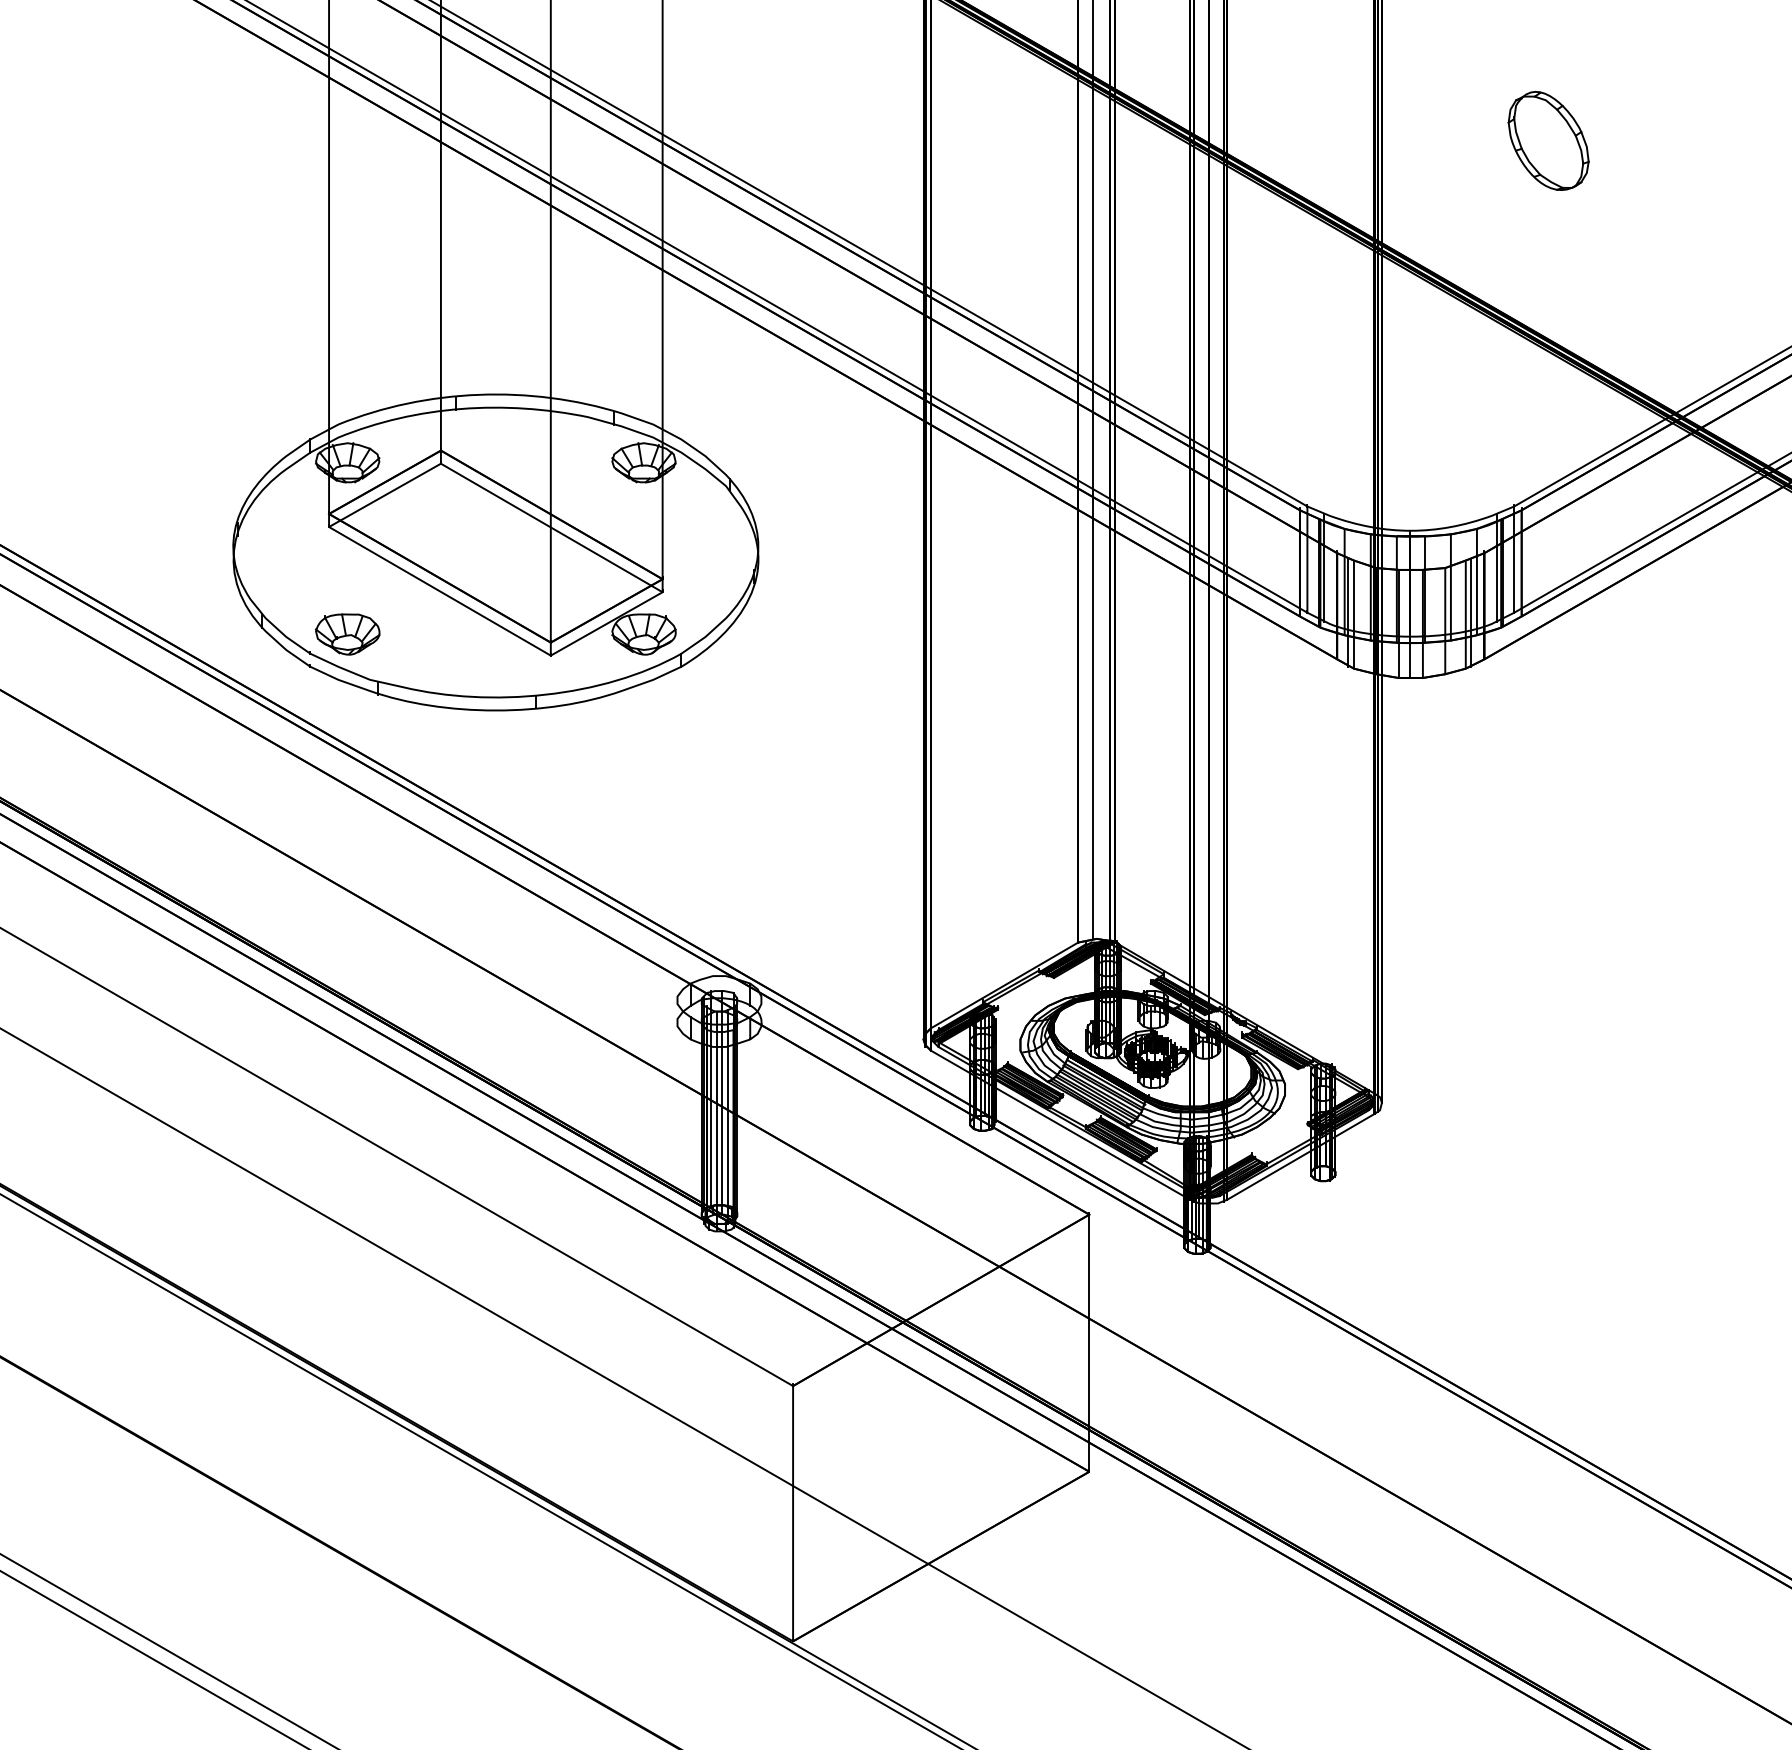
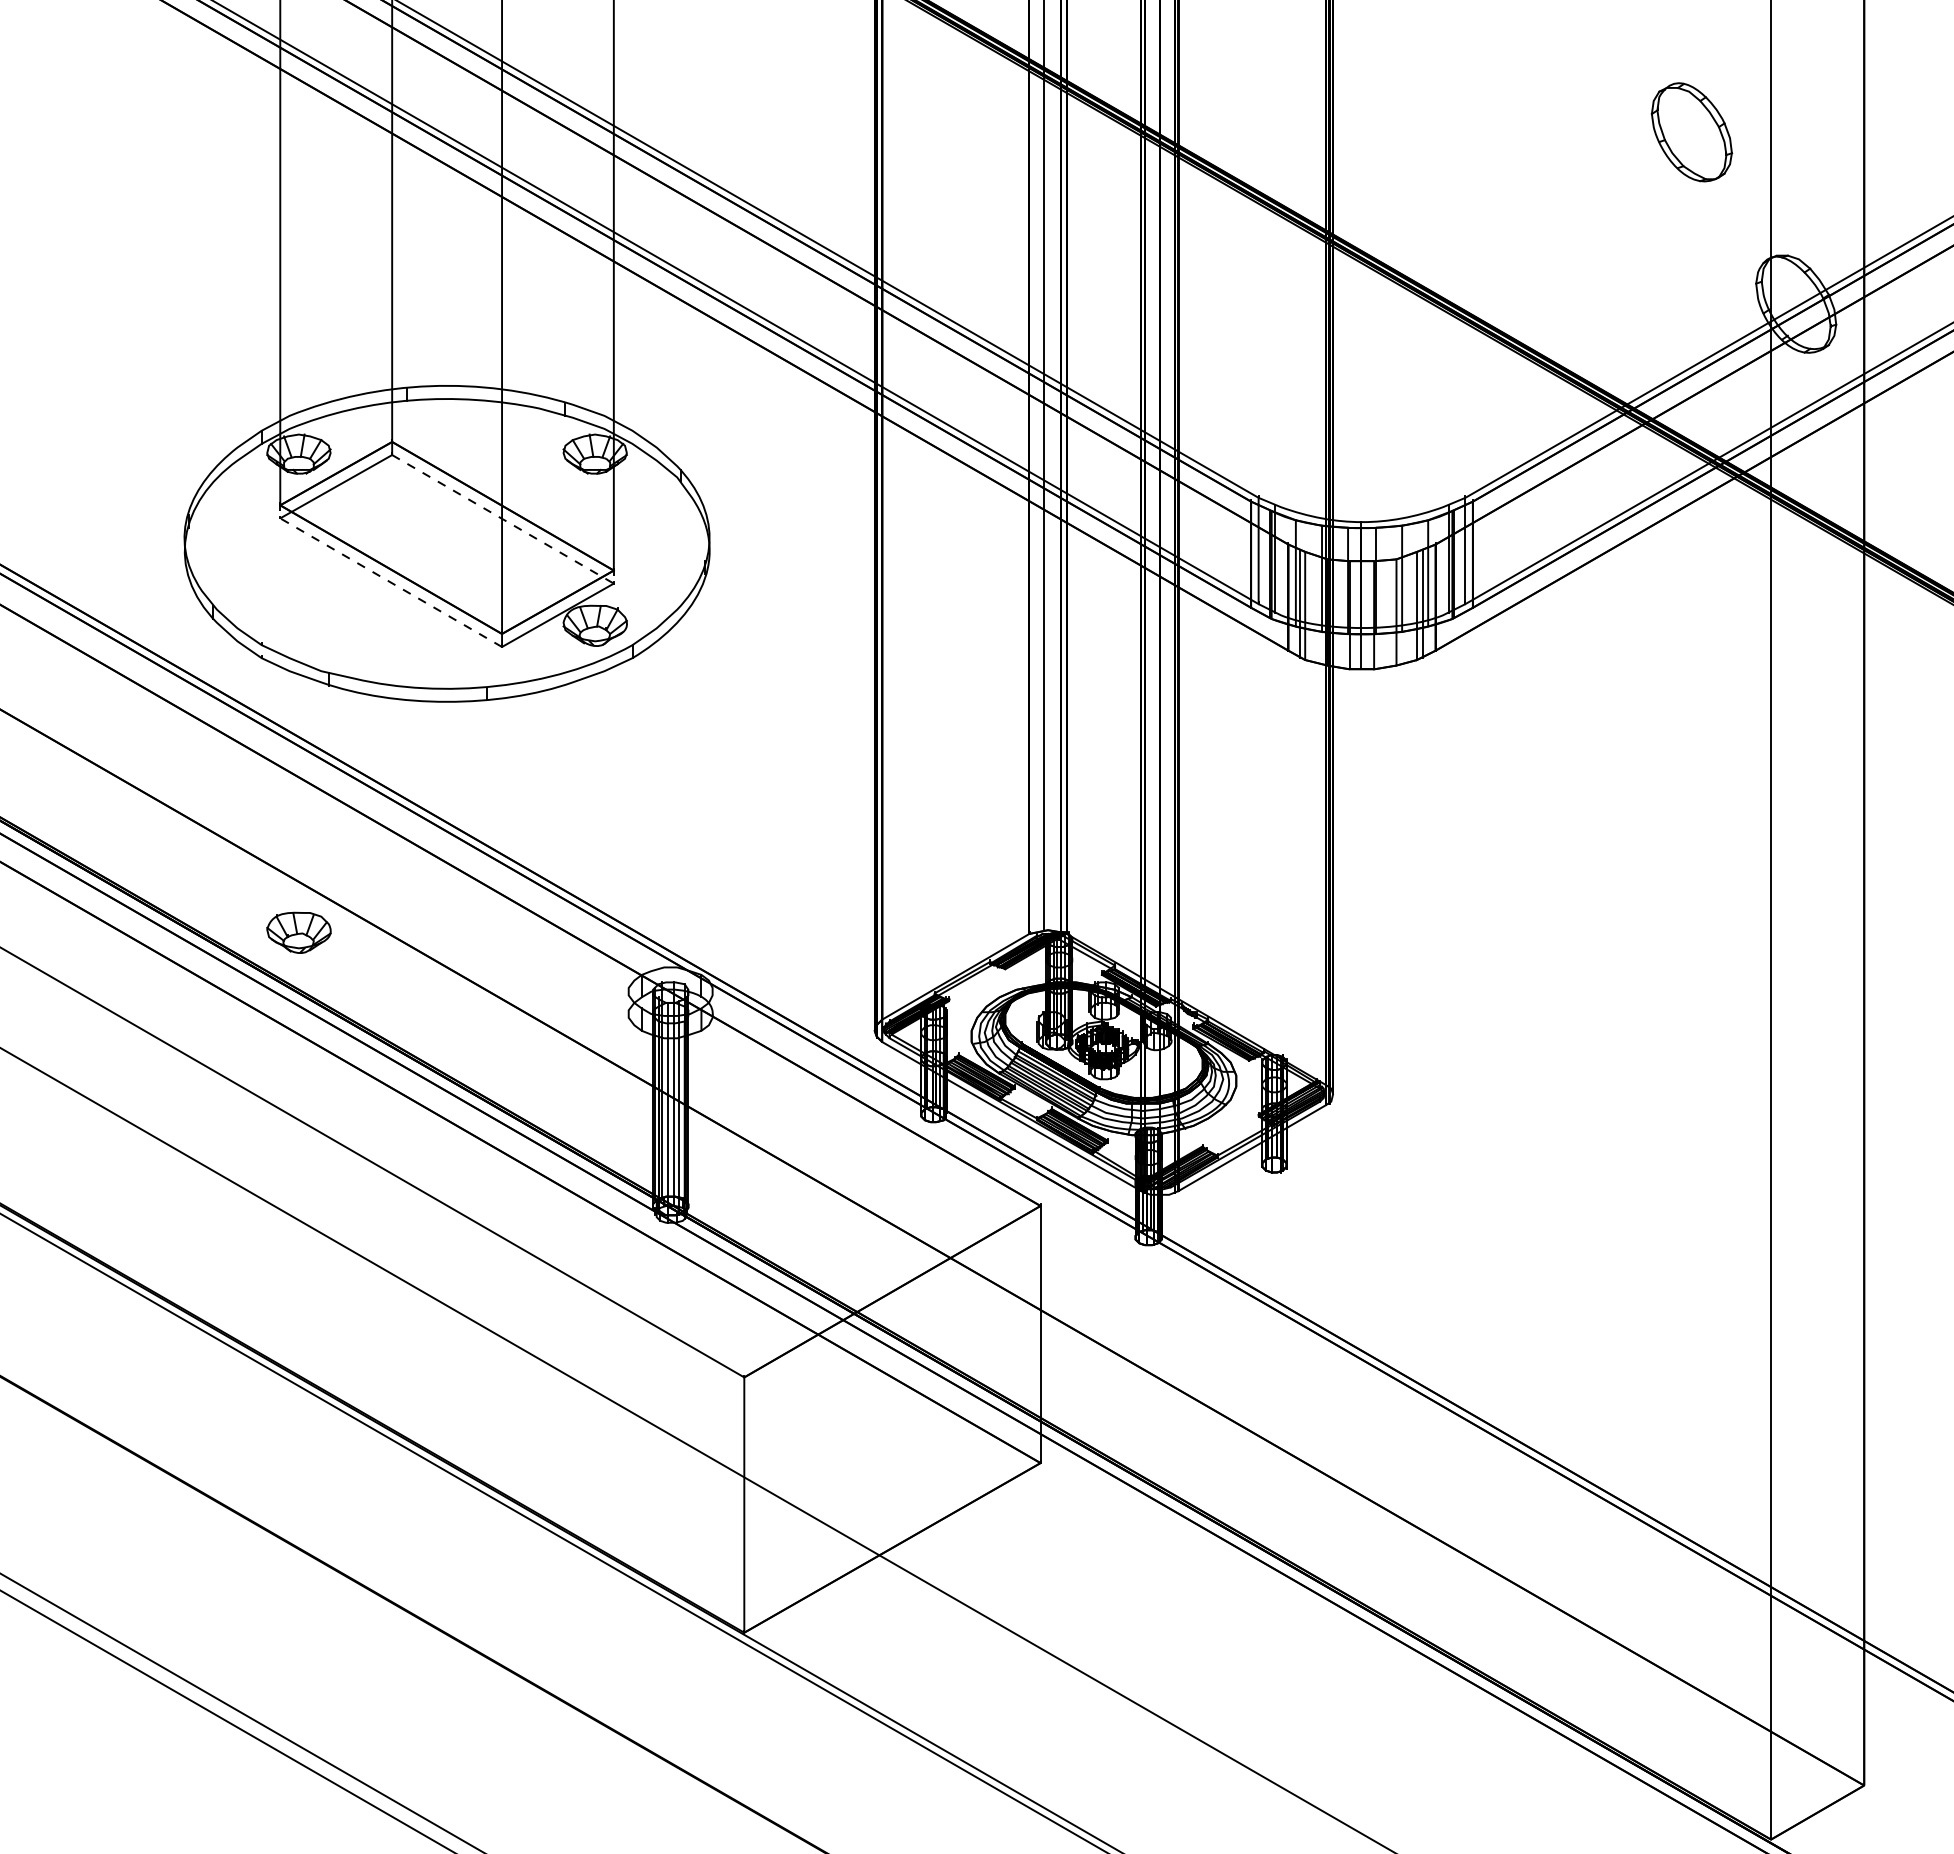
part: (1548, 141) -> (1691, 132), moved
line: (558, 532) -> (509, 523), solid -> dashed
line: (433, 587) -> (384, 578), solid -> dashed
part: (347, 634) -> (298, 932), moved

